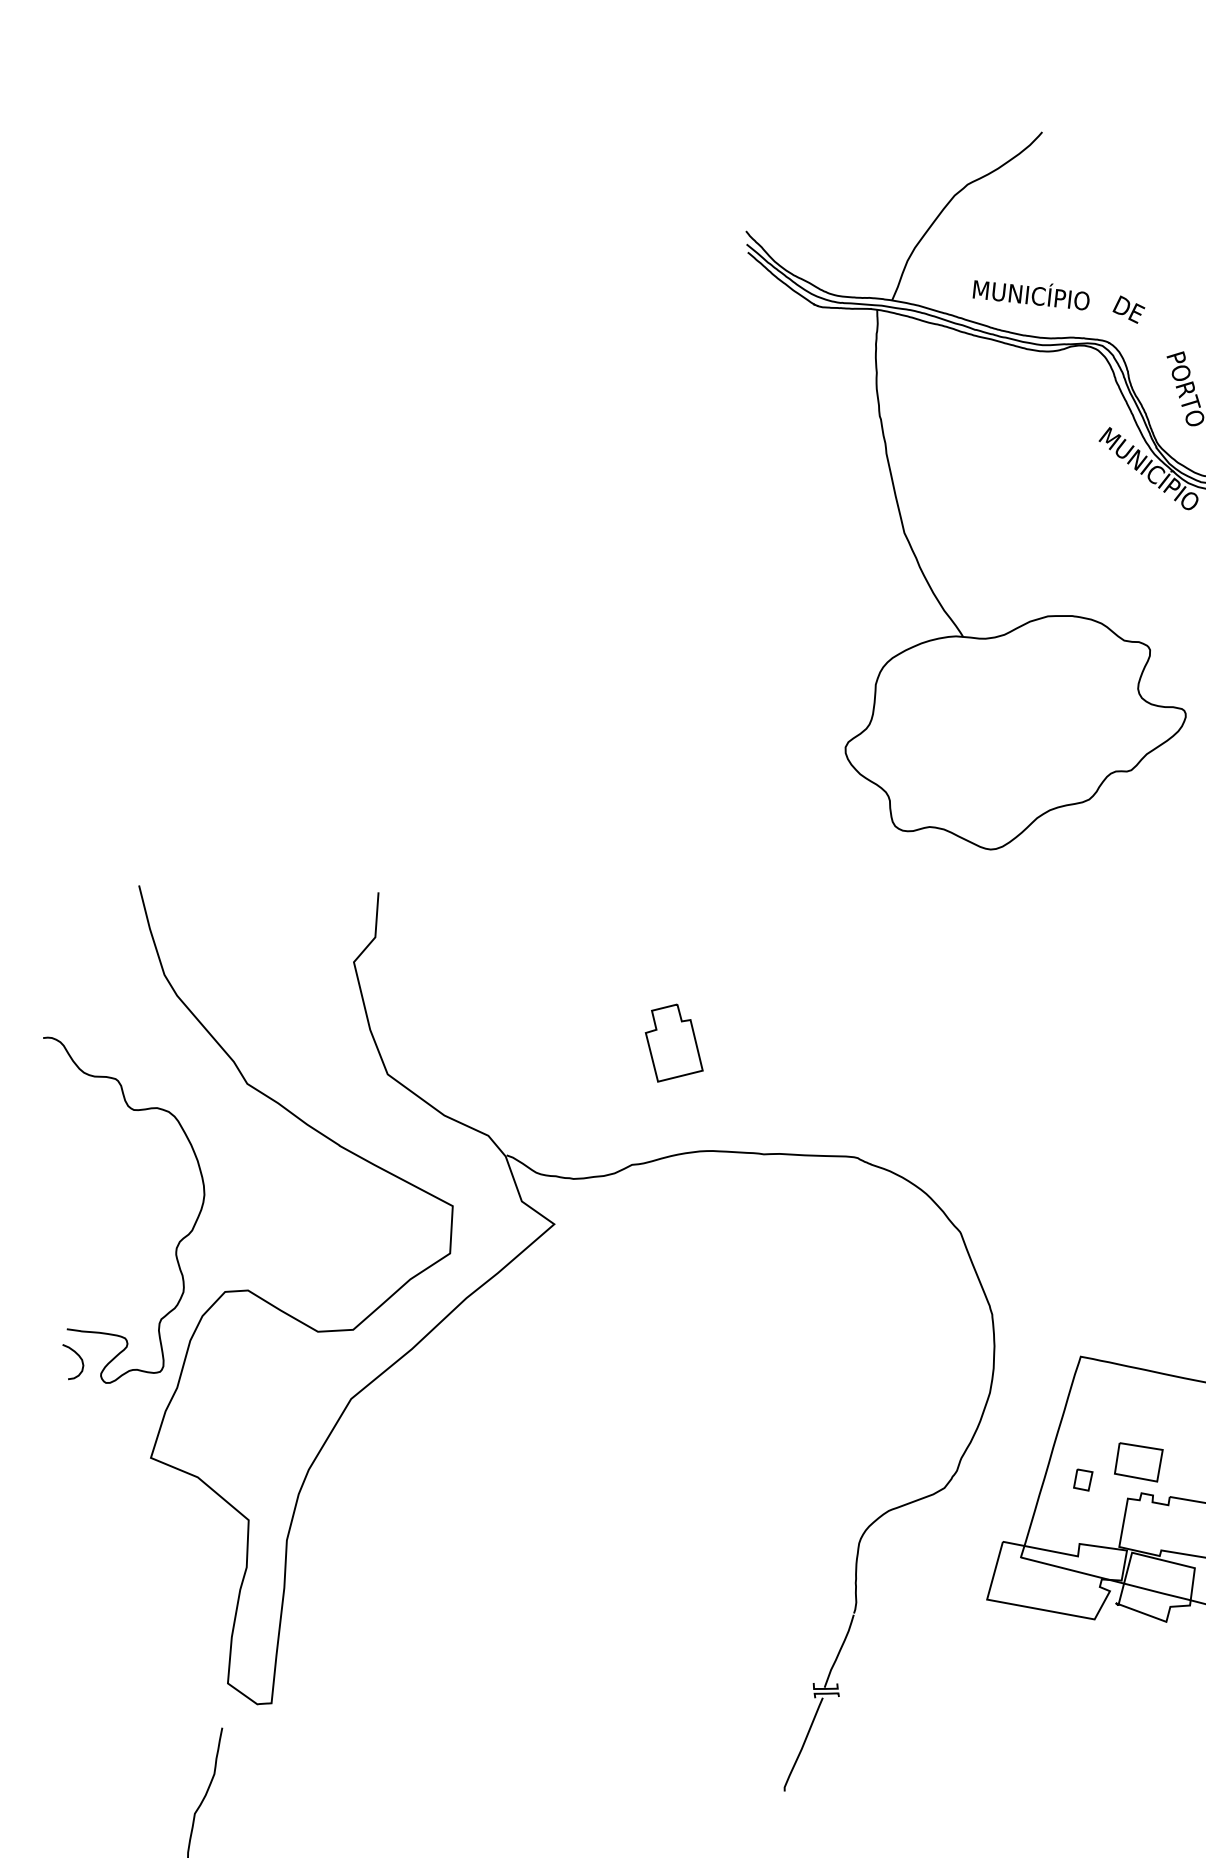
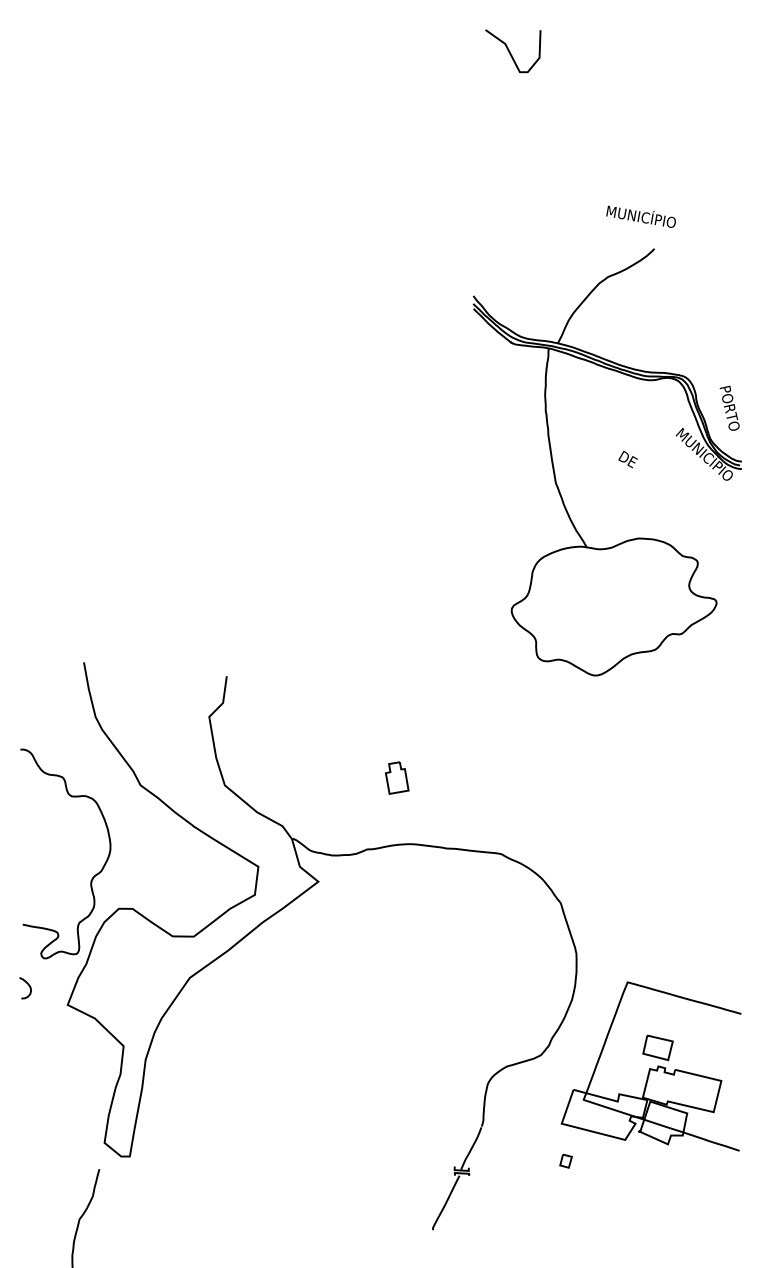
text: (1029, 294) -> (640, 216), moved
text: (1127, 309) -> (627, 459), moved
part: (674, 1041) -> (397, 777), size x0.7
curve: (78, 1358) -> (28, 986), moved
part: (1082, 1478) -> (565, 1160), moved

